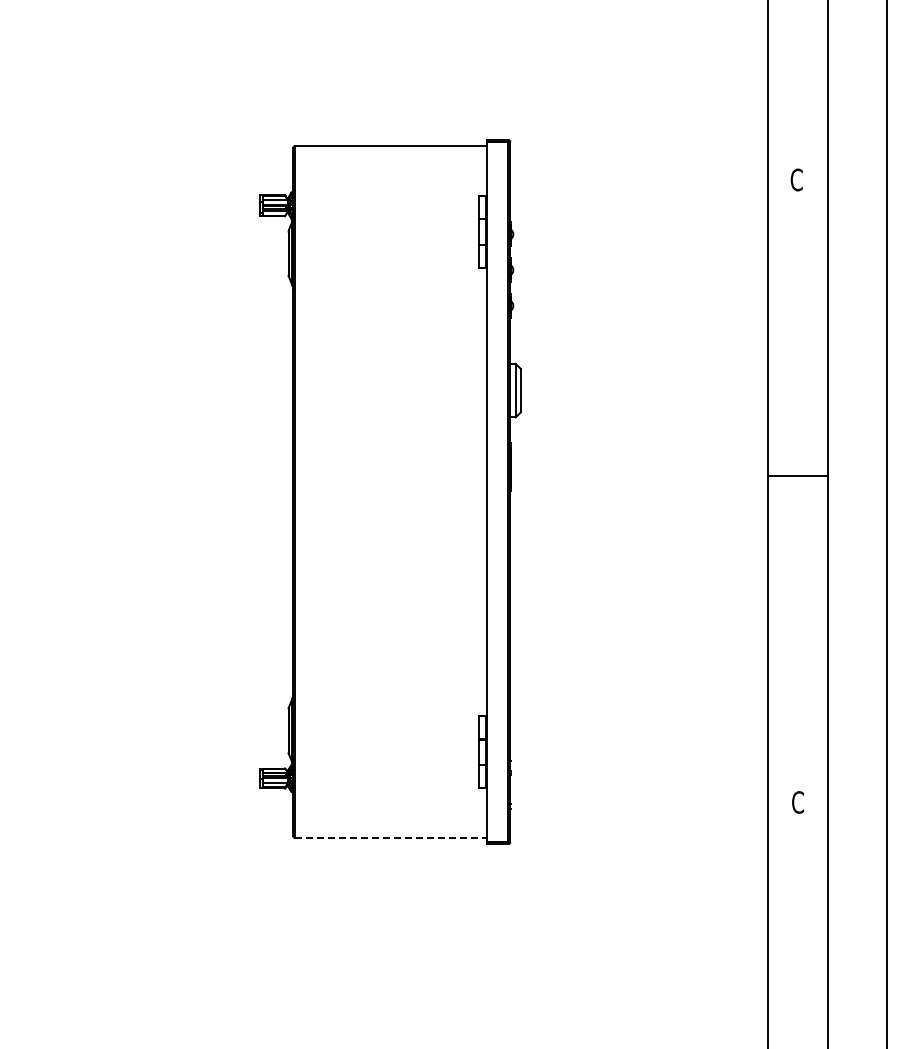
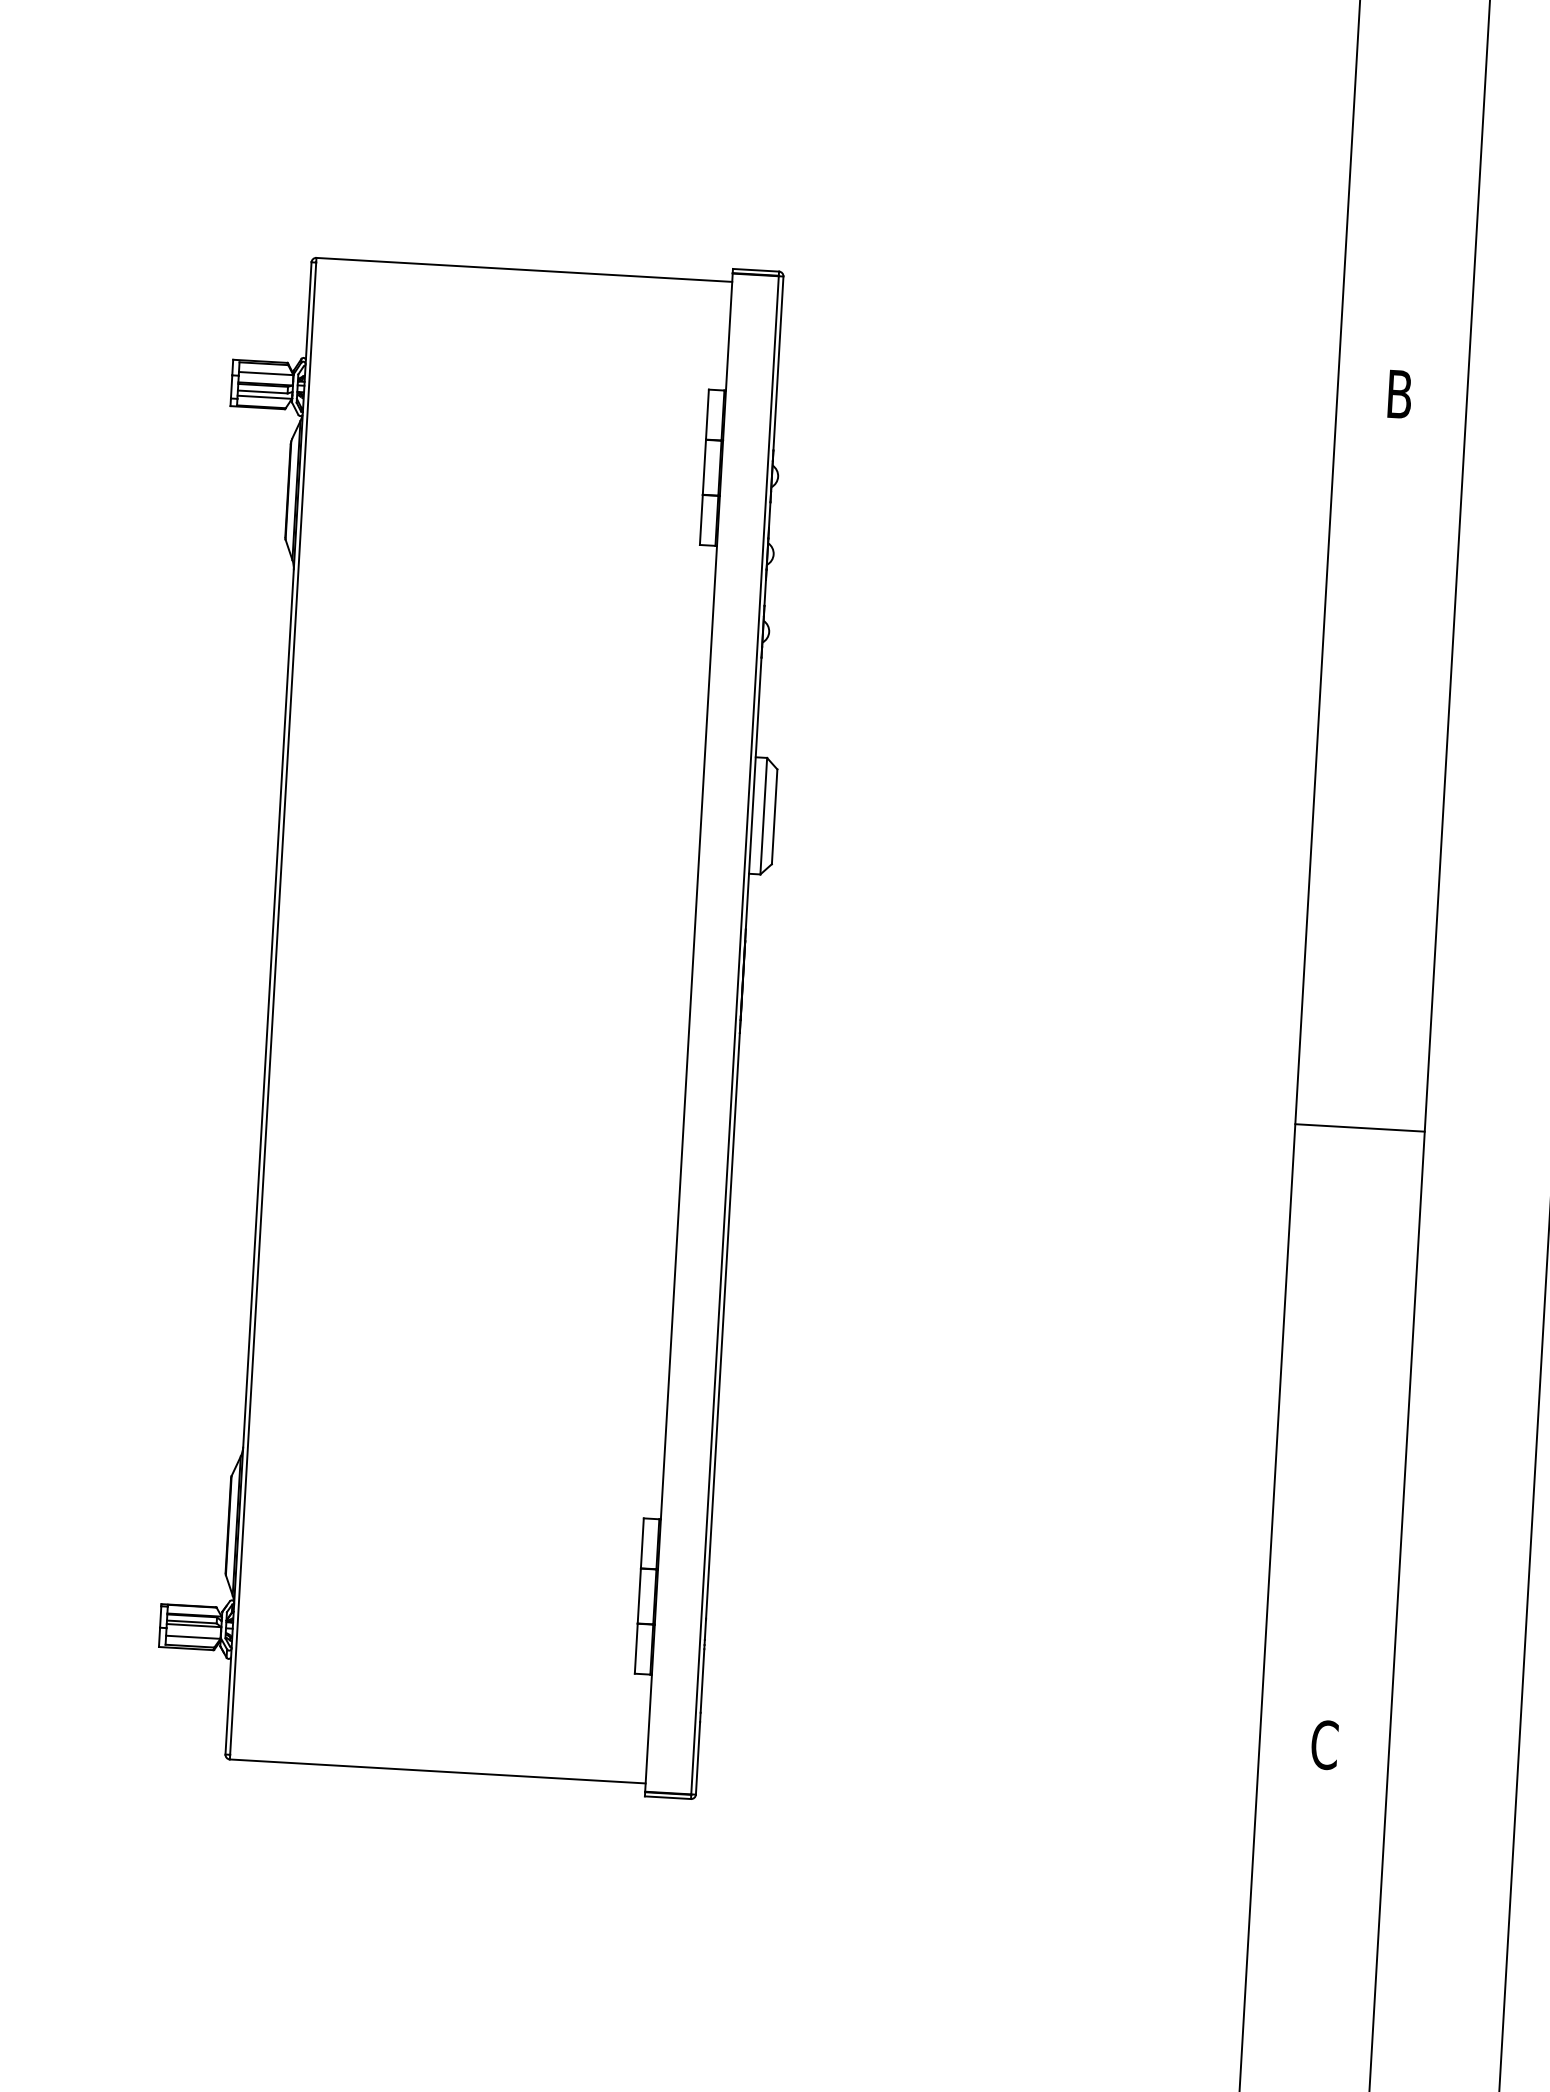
text: (796, 179) -> (1399, 393), C -> B
line: (797, 476) -> (1359, 1128), moved
line: (391, 838) -> (438, 1772), dashed -> solid

